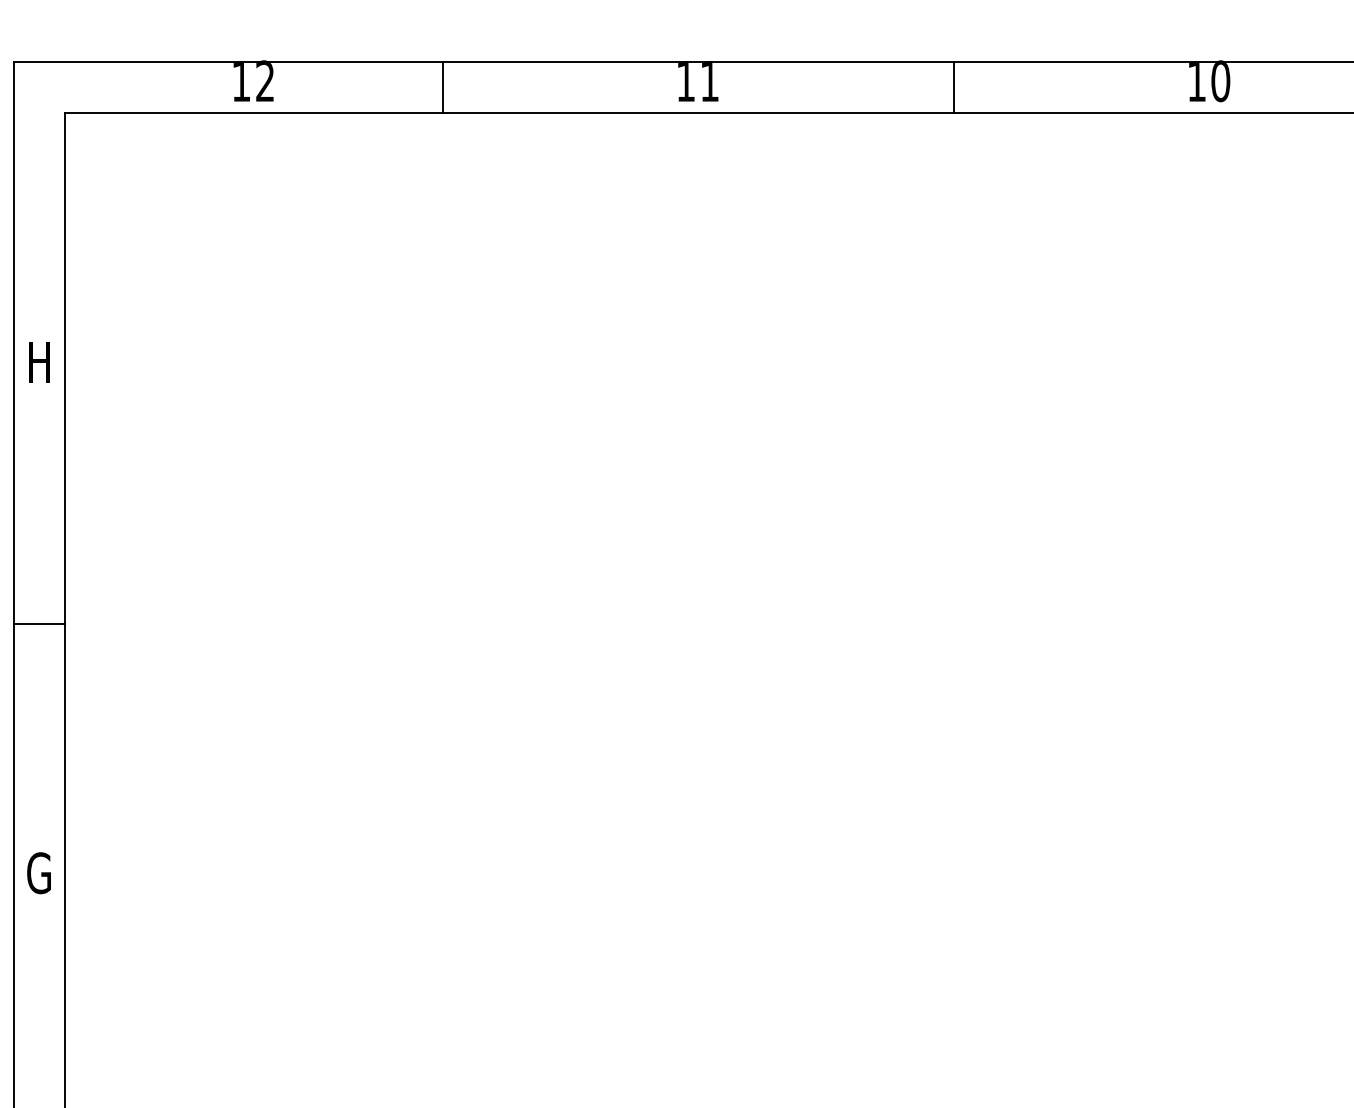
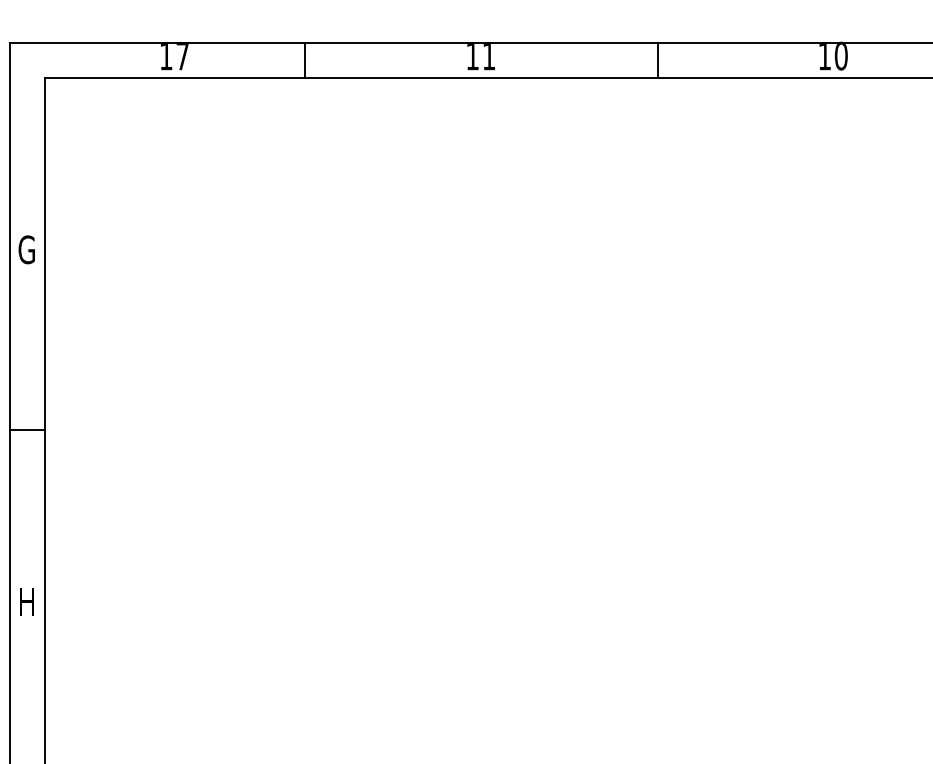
text: (264, 80) -> (182, 55), 12 -> 17
text: (38, 361) -> (26, 249), H -> G
text: (38, 872) -> (26, 601), G -> H

